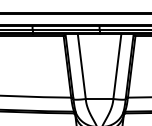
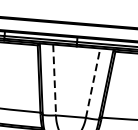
line: (81, 66) -> (54, 79), solid -> dashed
line: (117, 66) -> (93, 83), solid -> dashed

